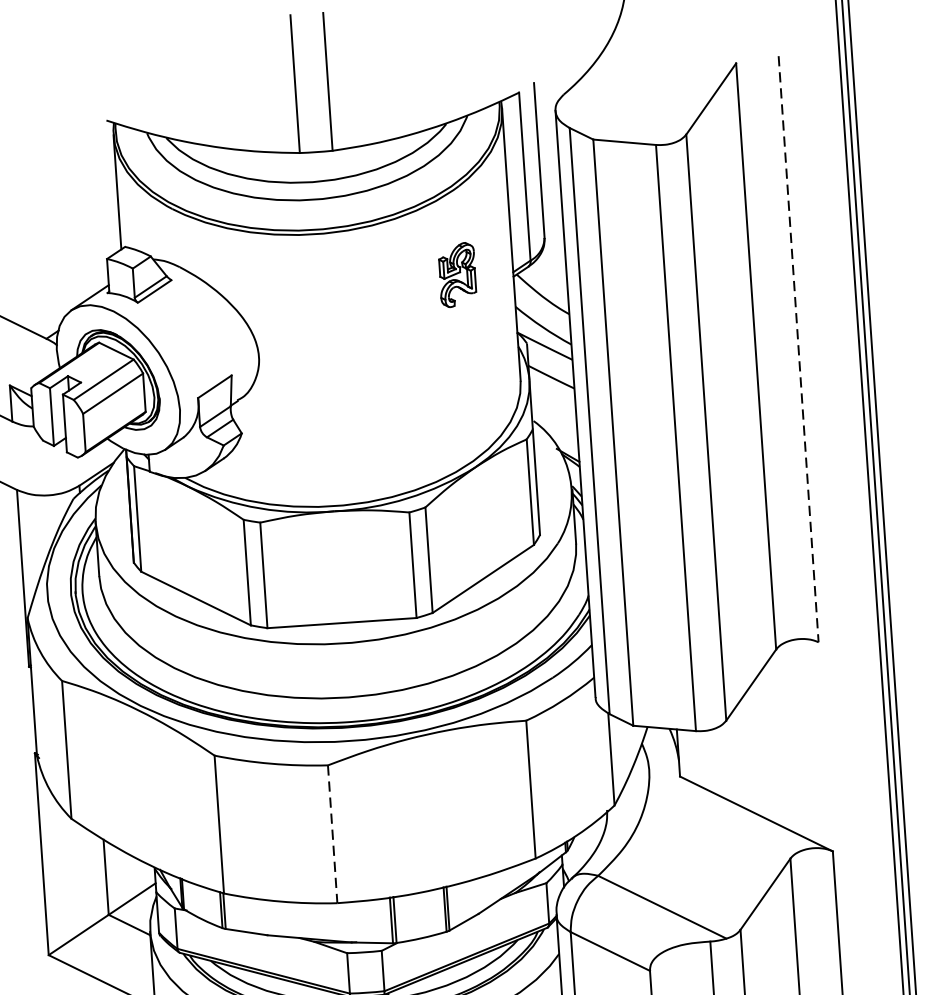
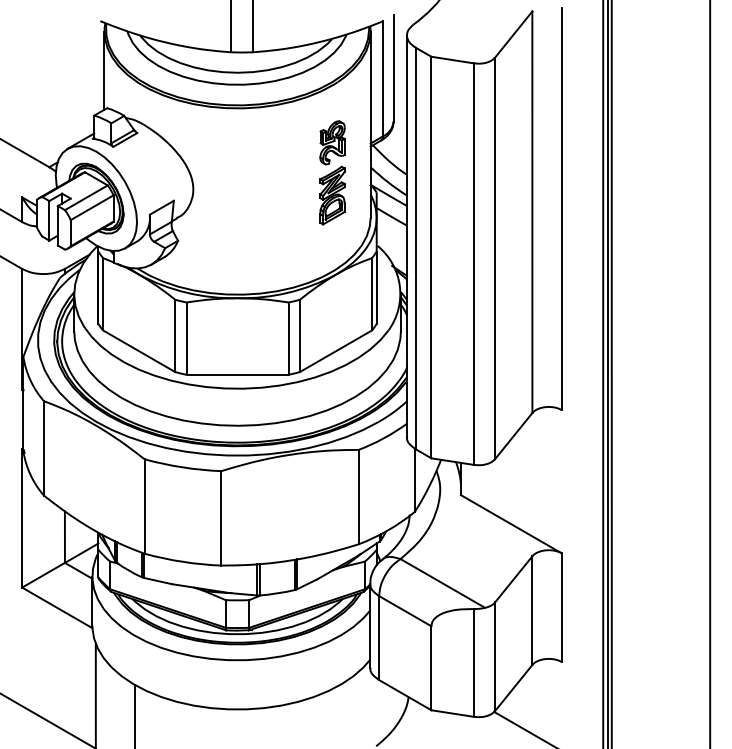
line: (798, 349) -> (561, 209), dashed -> solid
part: (462, 351) -> (332, 195), added
line: (332, 834) -> (221, 518), dashed -> solid

